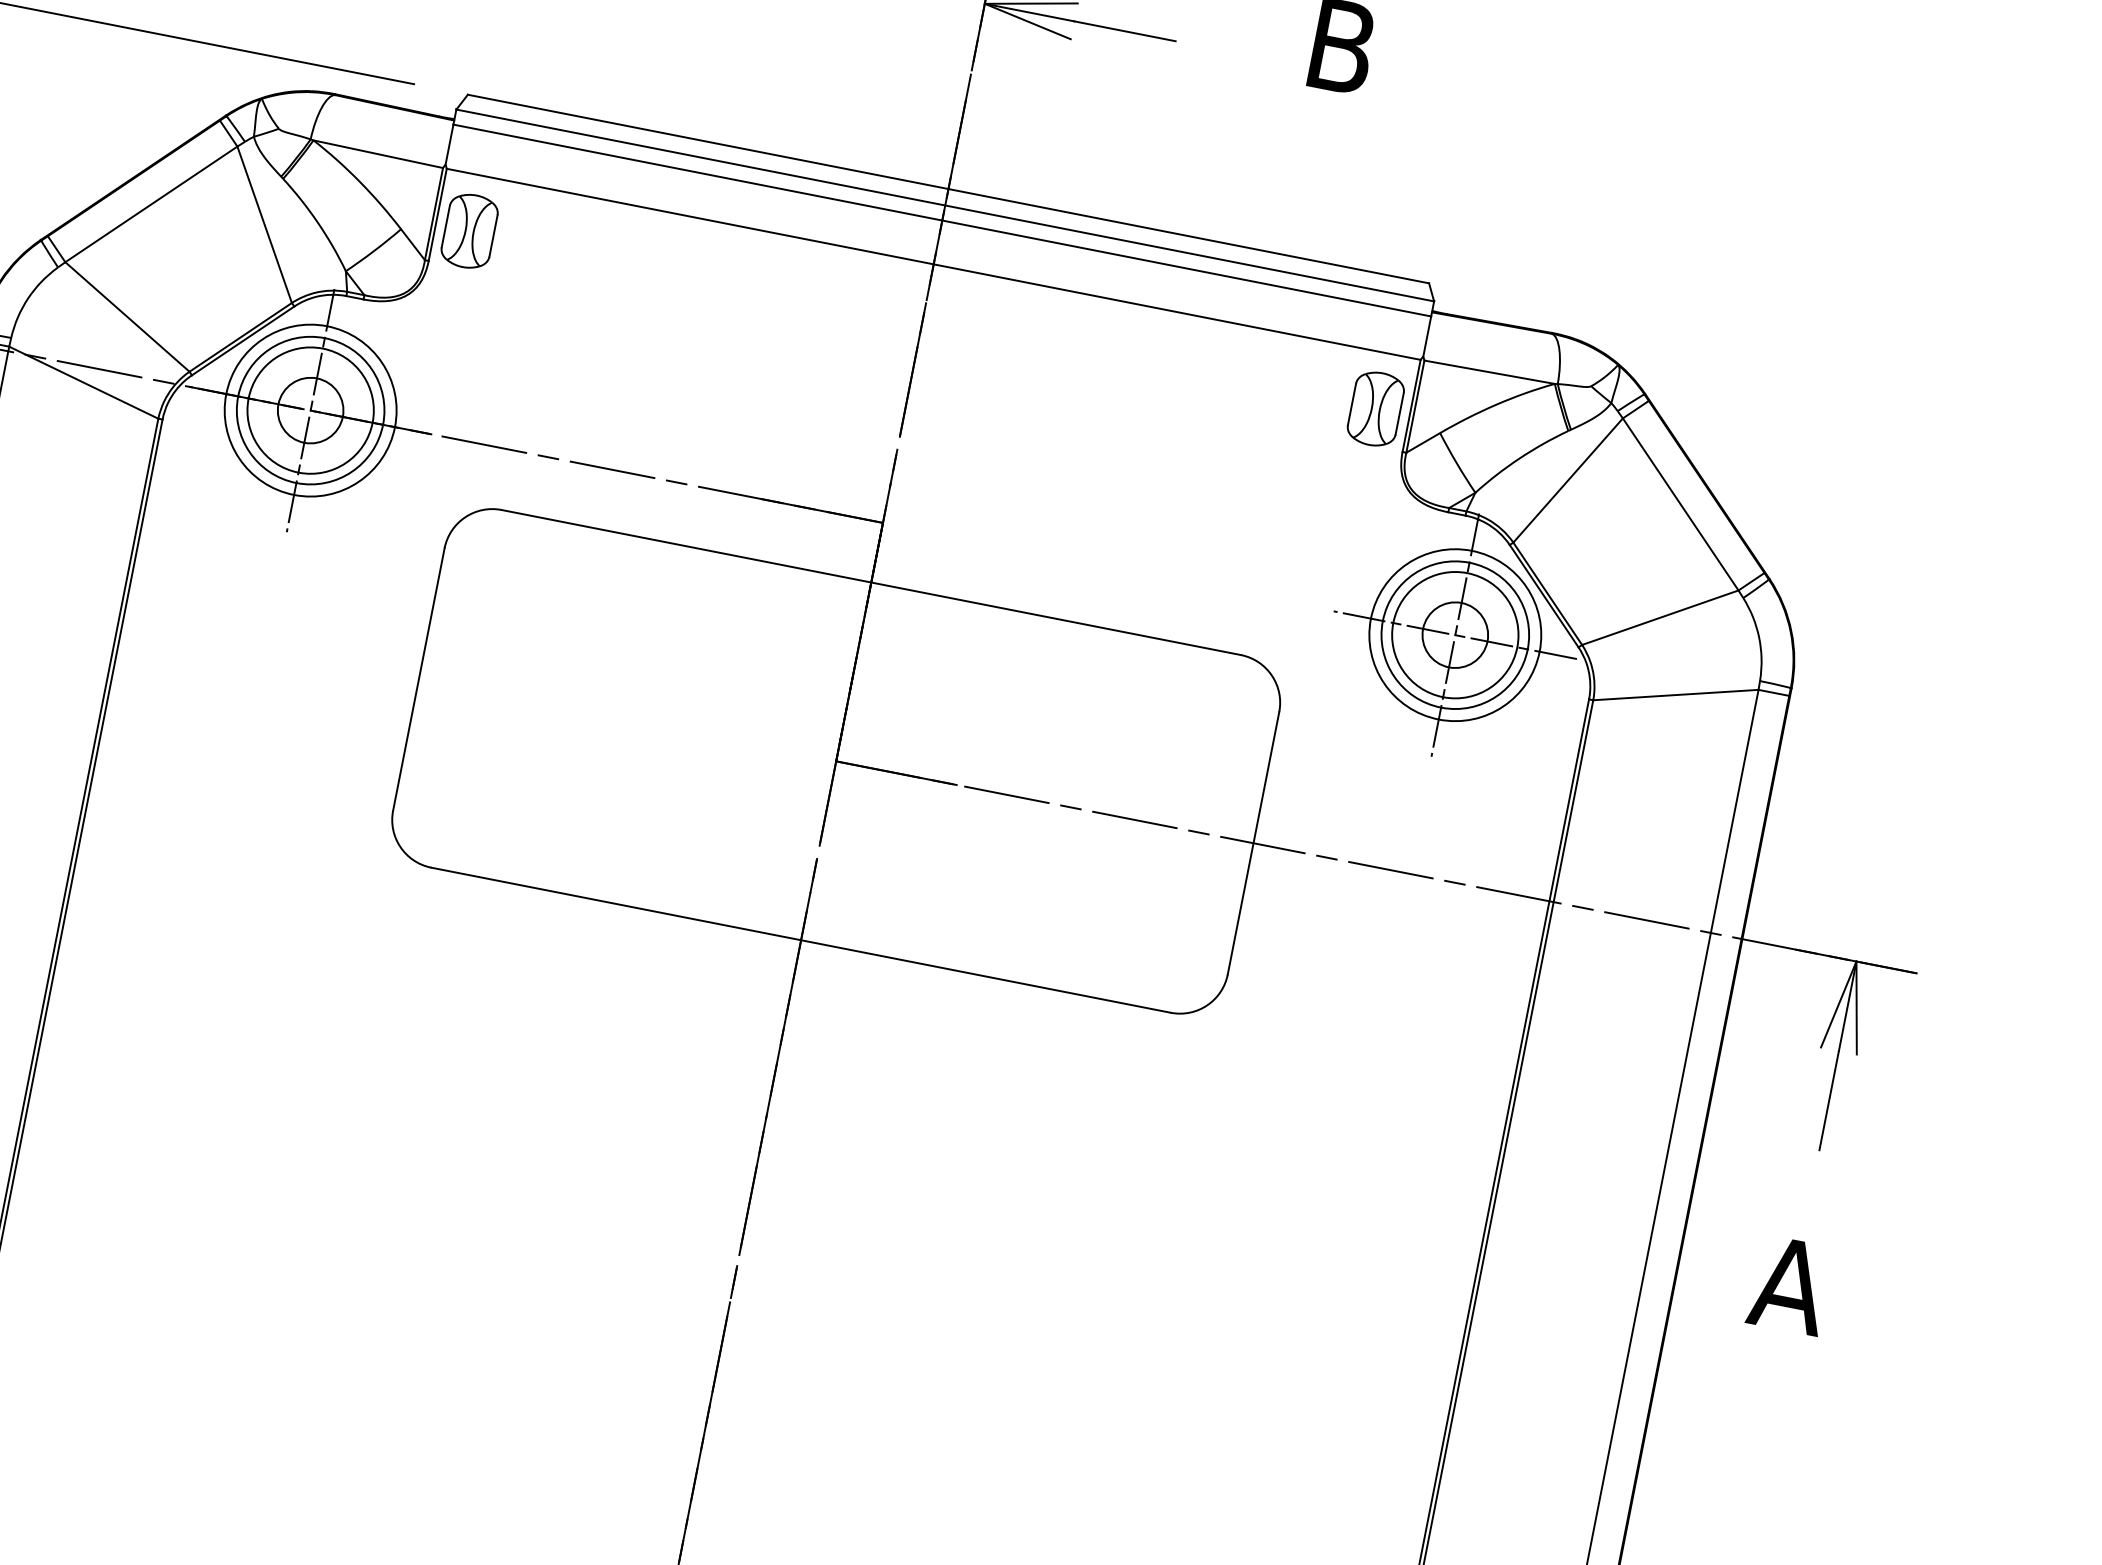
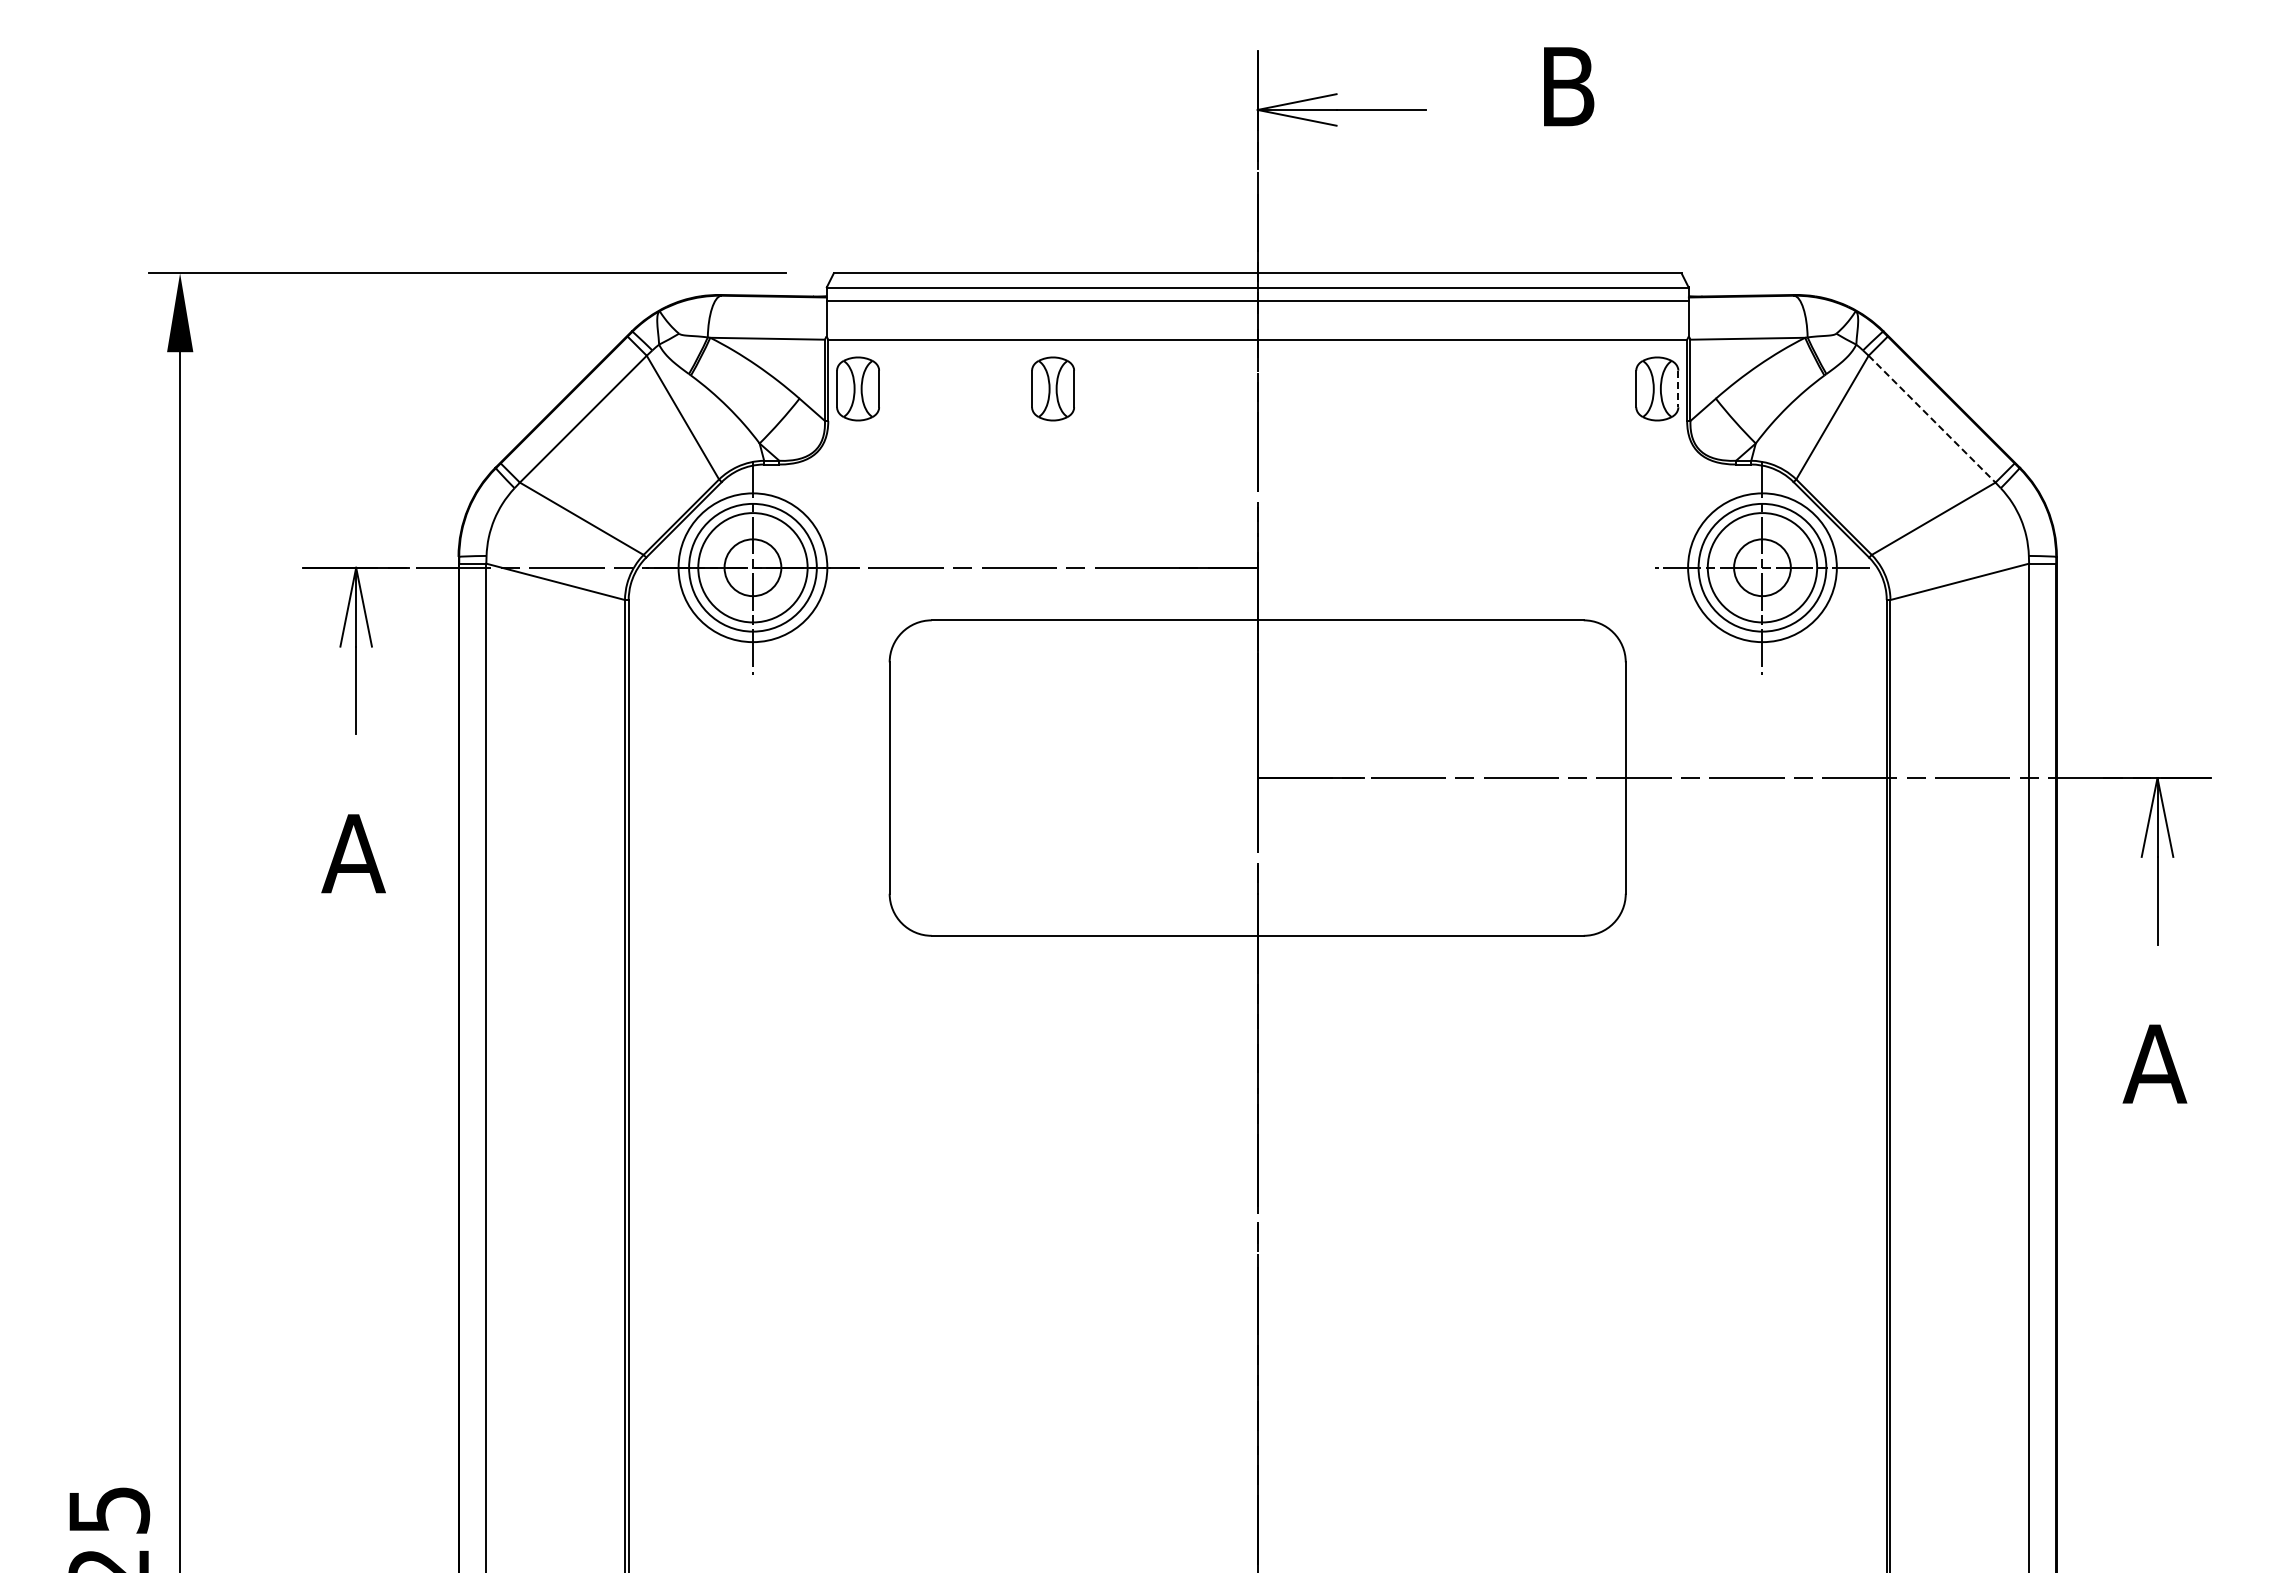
part: (690, 273) -> (1052, 388), added
line: (1399, 414) -> (1678, 389), solid -> dashed
line: (1681, 504) -> (1932, 419), solid -> dashed

